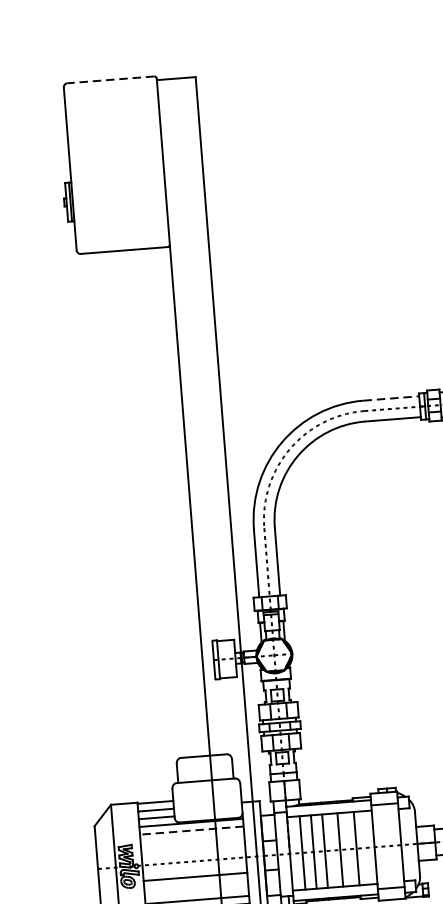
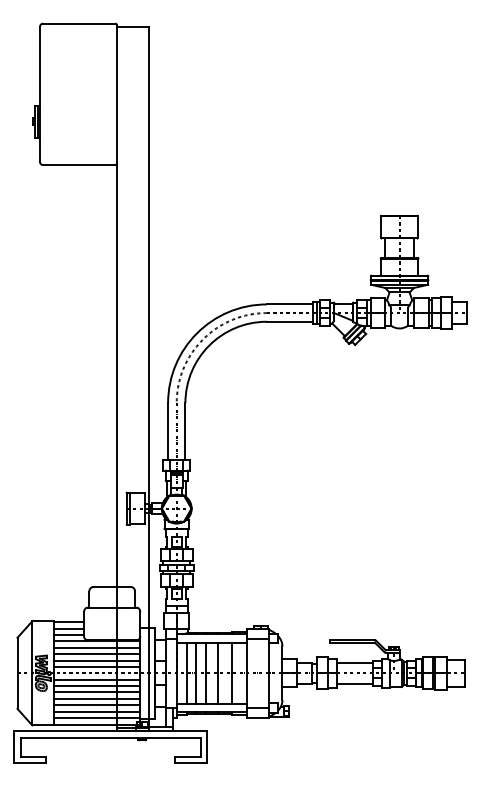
line: (109, 79) -> (78, 23), dashed -> solid
line: (392, 398) -> (290, 304), dashed -> solid
line: (192, 830) -> (97, 647), dashed -> solid
line: (192, 838) -> (97, 654), added
line: (193, 845) -> (97, 660), added
line: (193, 853) -> (97, 666), added
line: (195, 868) -> (97, 679), added
line: (196, 884) -> (97, 692), added
line: (196, 891) -> (97, 698), added

